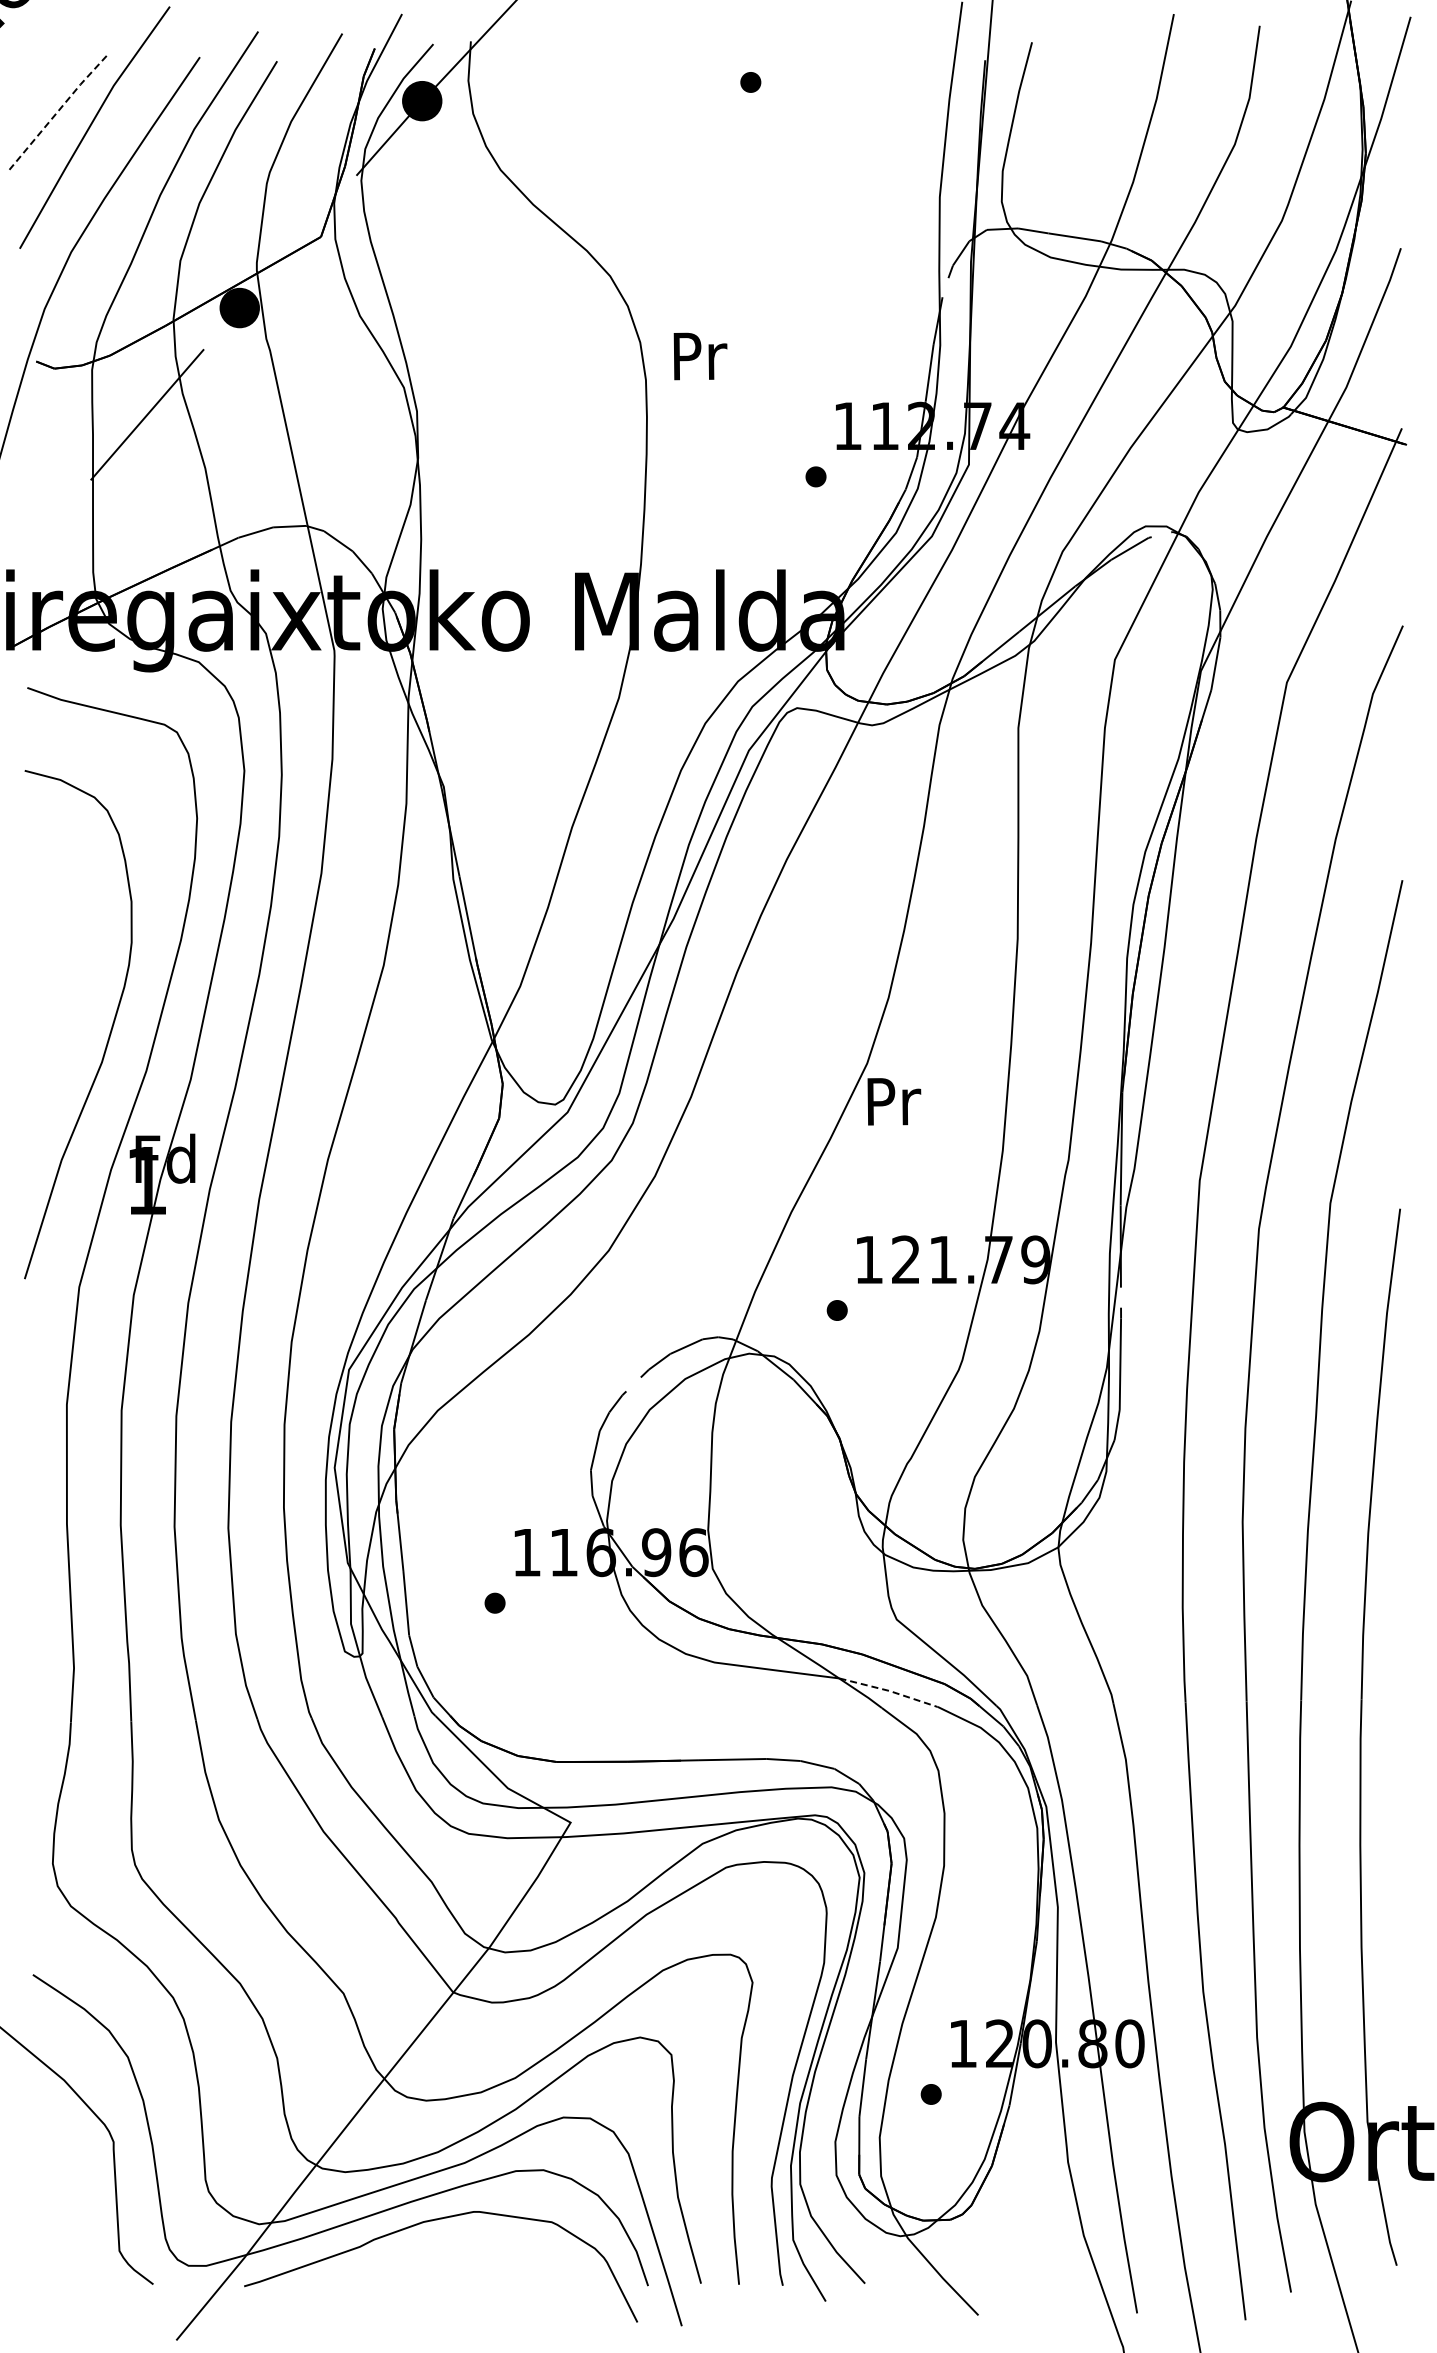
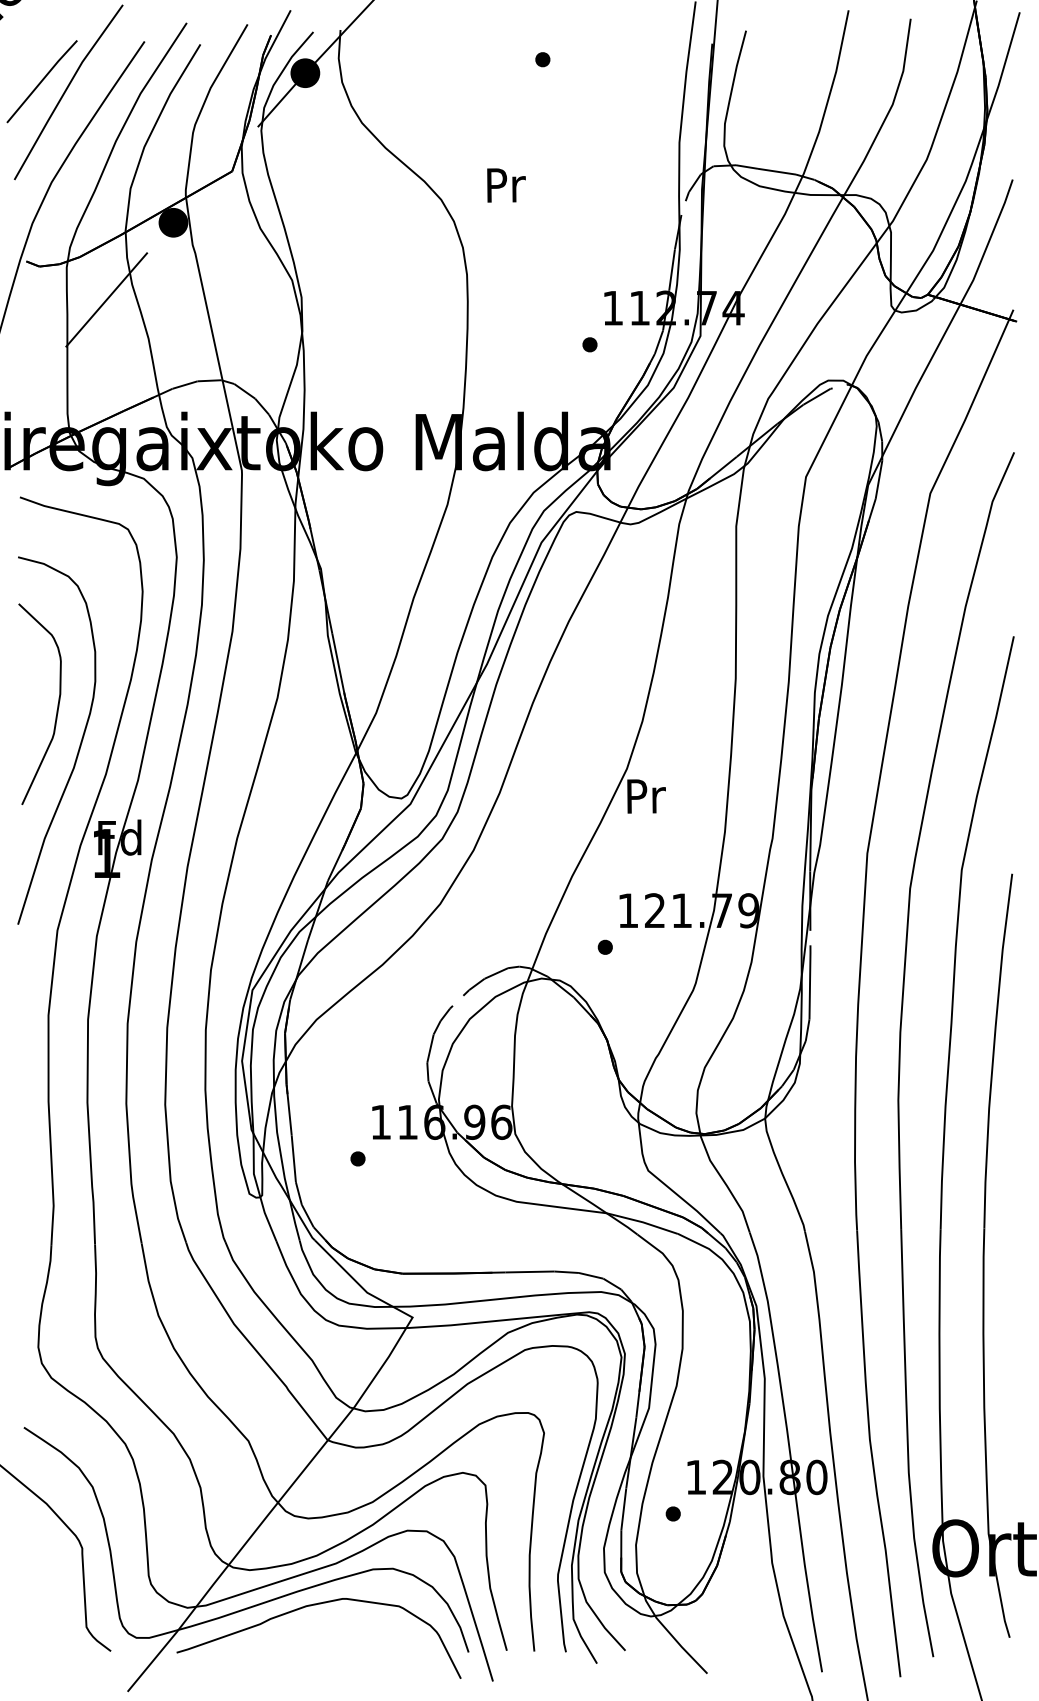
line: (57, 111) -> (41, 80), dashed -> solid
text: (700, 356) -> (506, 185), moved
curve: (79, 975) -> (57, 705), added
line: (889, 1690) -> (643, 1222), dashed -> solid

